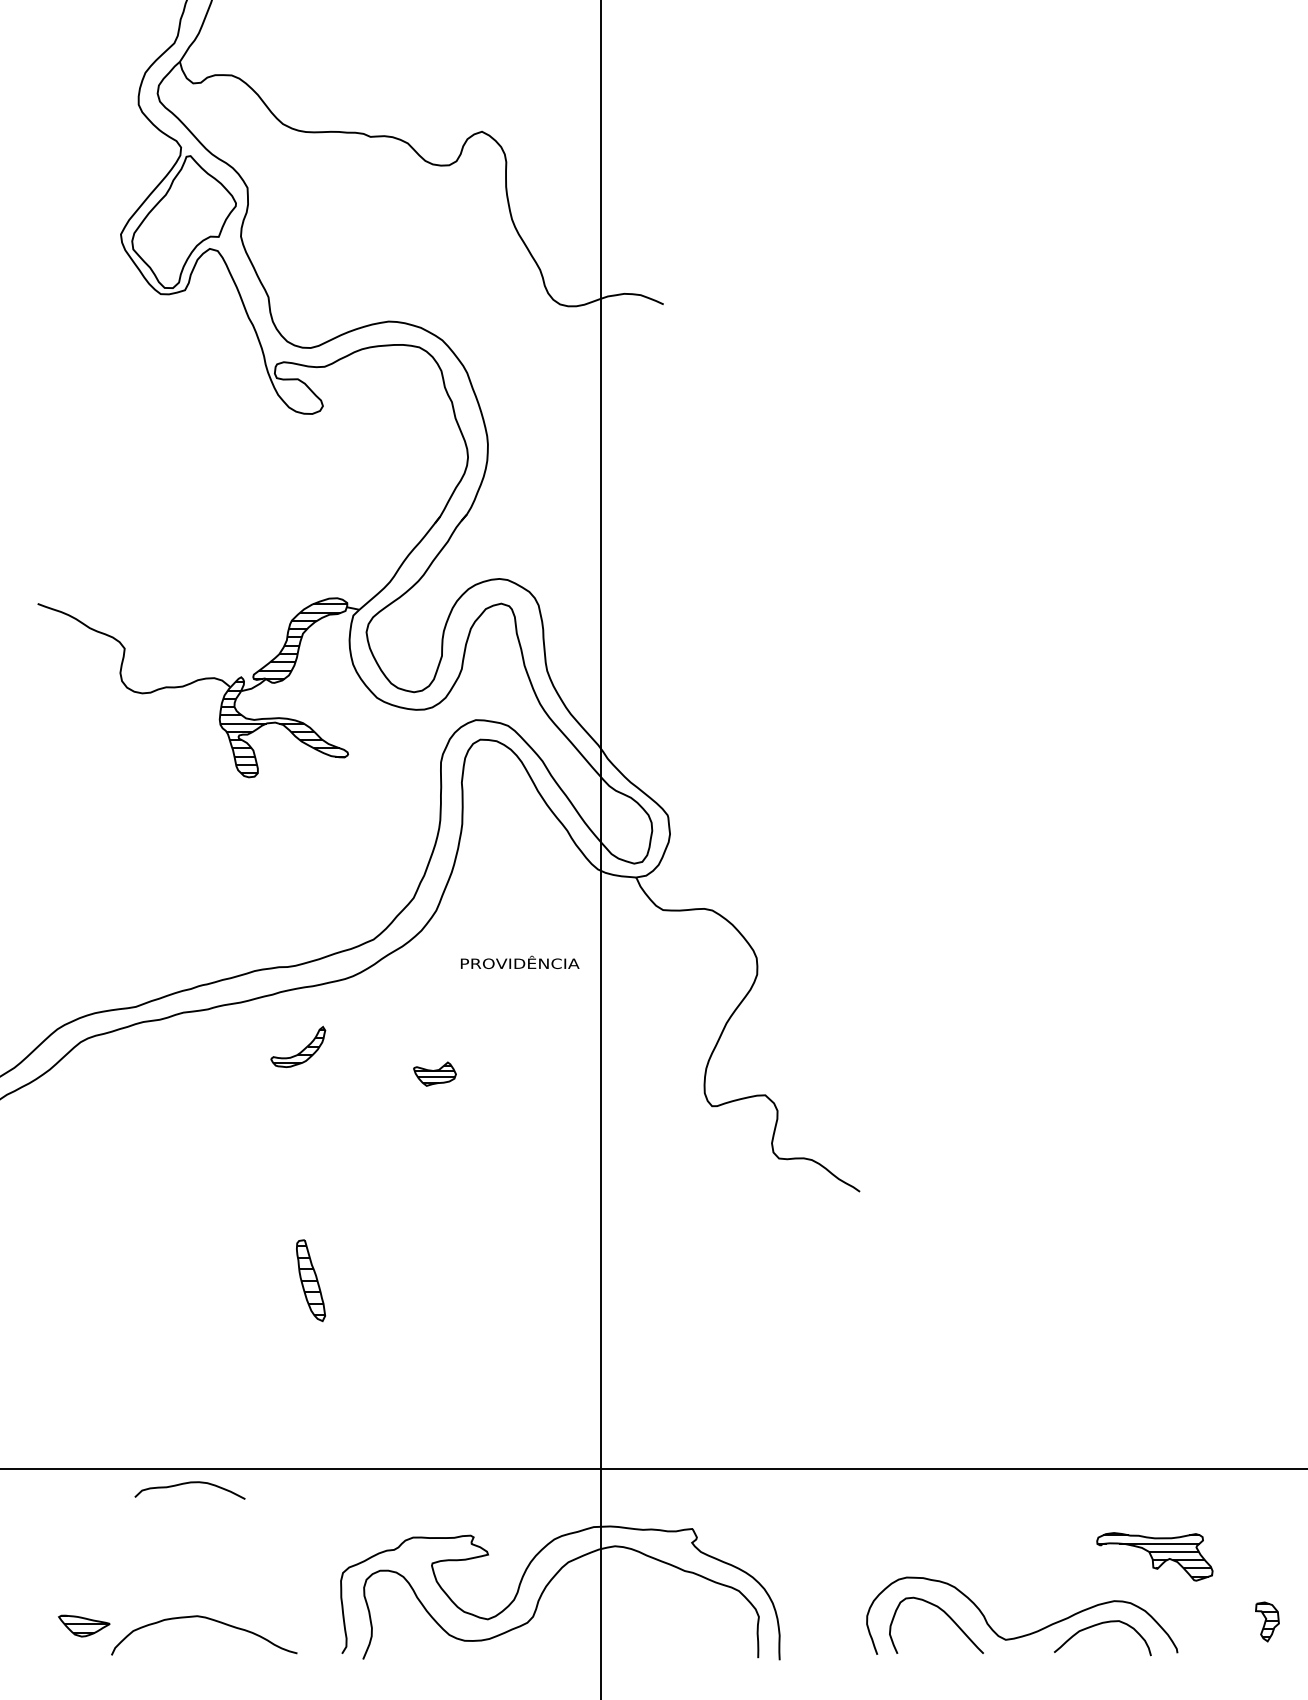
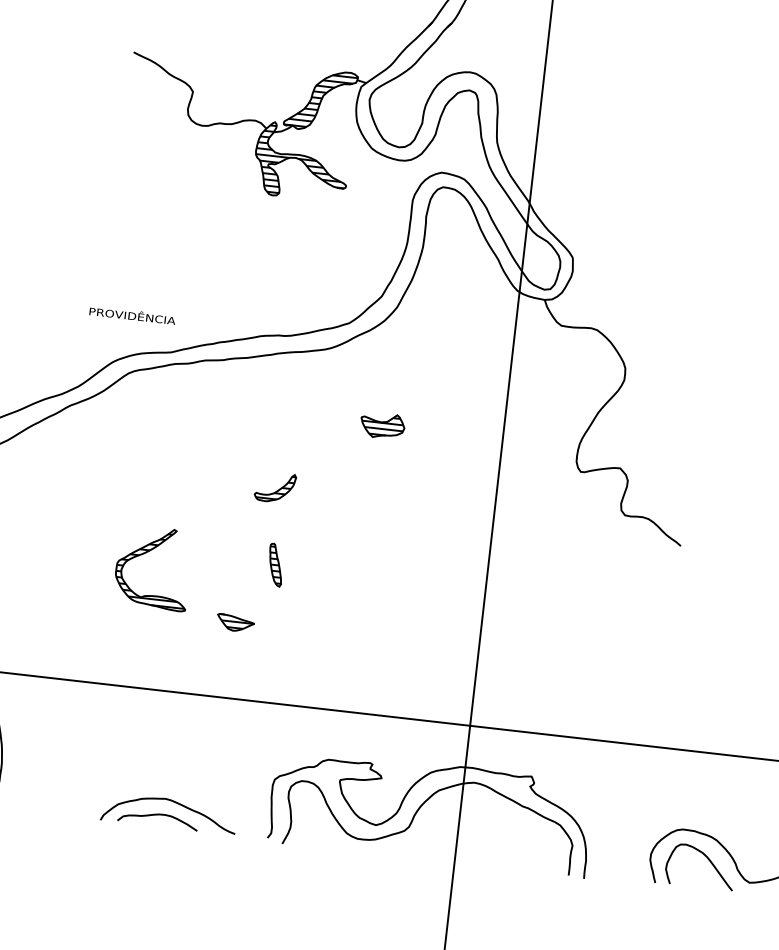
text: (520, 962) -> (132, 315), moved
part: (298, 1046) -> (275, 487), moved
part: (434, 1073) -> (382, 425), size x1.43
part: (310, 1280) -> (275, 565), size x0.71
part: (134, 1283) -> (147, 552), added
curve: (186, 1484) -> (155, 815), moved
part: (84, 1625) -> (235, 622), moved

